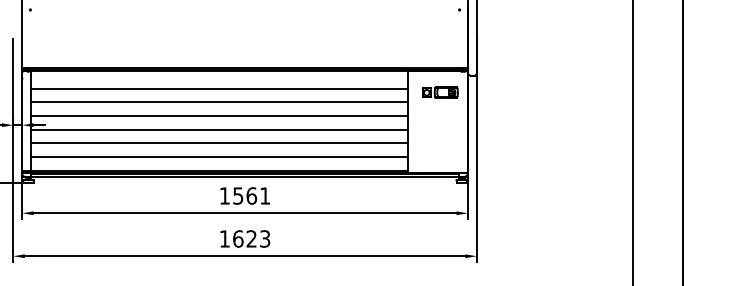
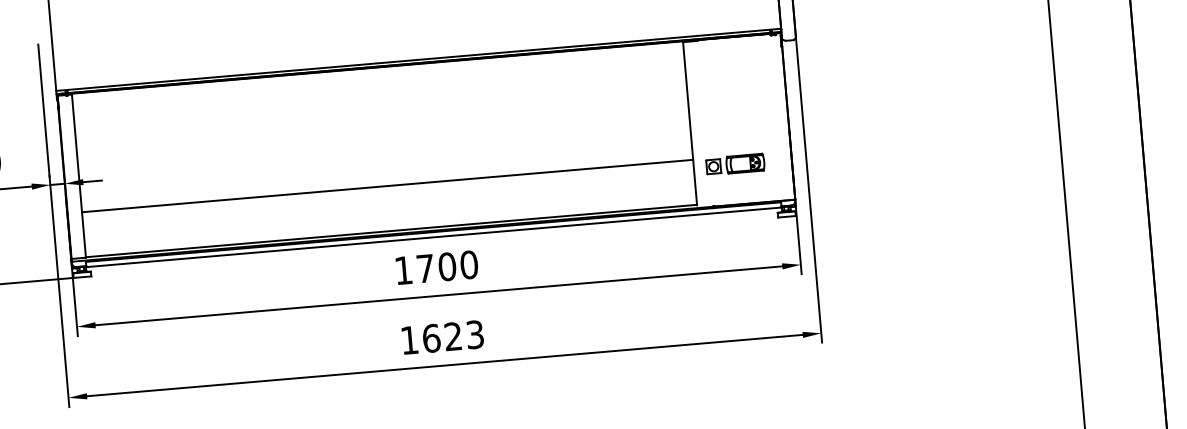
line: (219, 88) -> (380, 96), removed
part: (439, 92) -> (734, 164), moved
line: (219, 101) -> (381, 117), removed
line: (219, 115) -> (383, 140), removed
line: (219, 129) -> (385, 163), removed
line: (219, 157) -> (389, 208), removed
text: (251, 195) -> (446, 266), 1561 -> 1700

